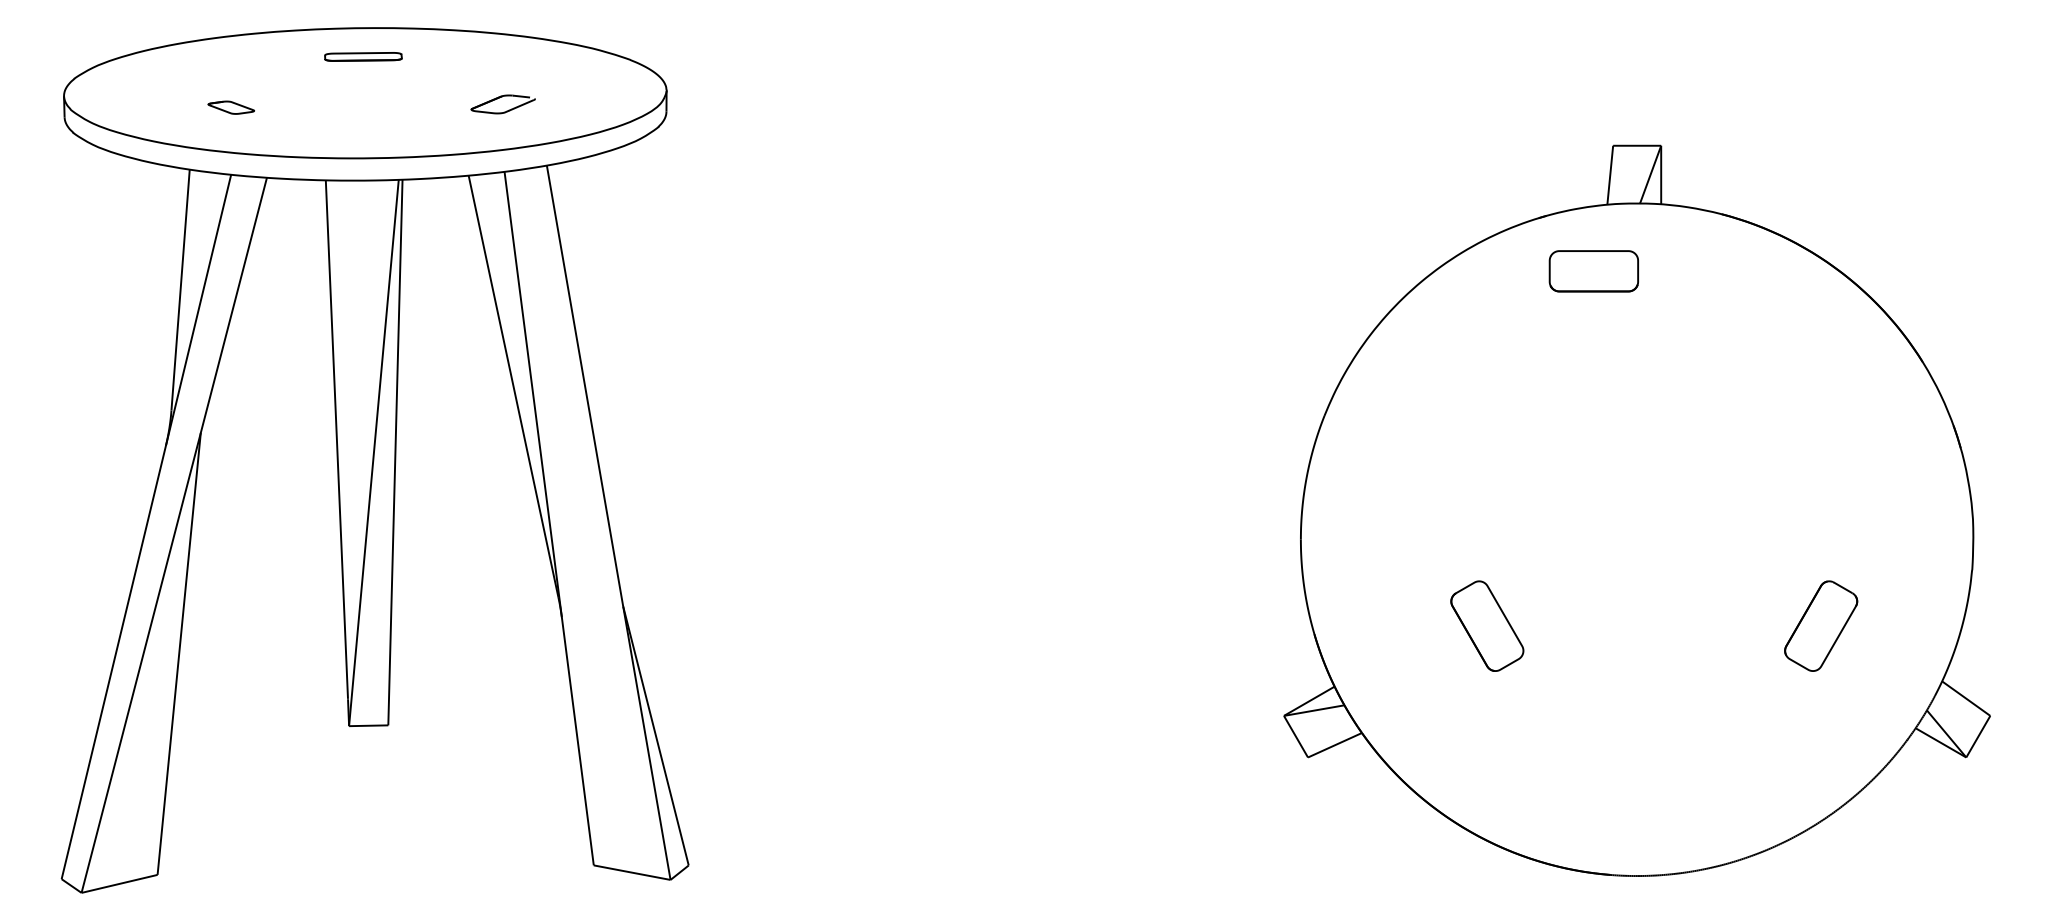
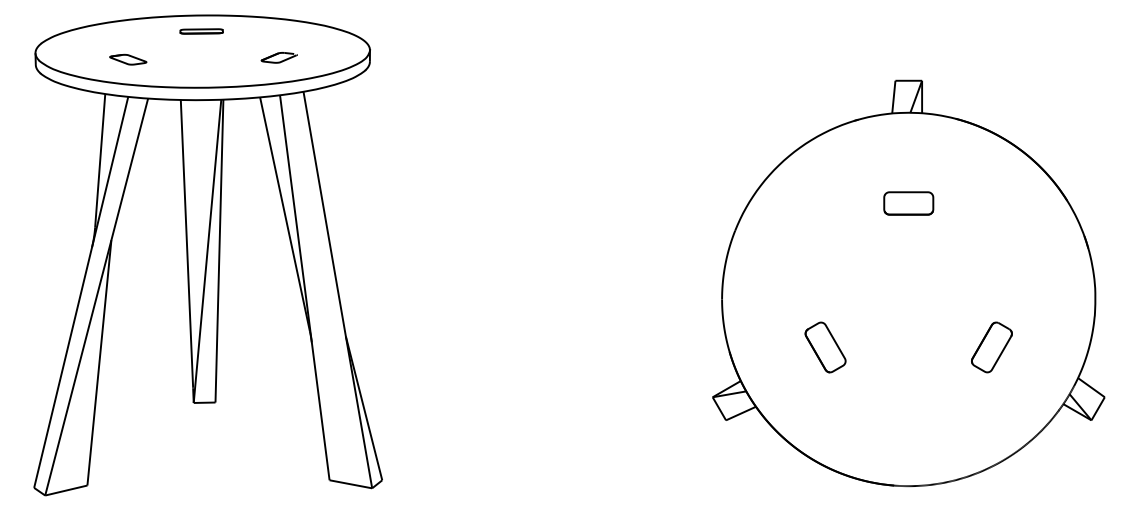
part: (231, 107) -> (128, 59), size x1.43
part: (1593, 271) -> (908, 203), moved
part: (1820, 626) -> (991, 347), moved

